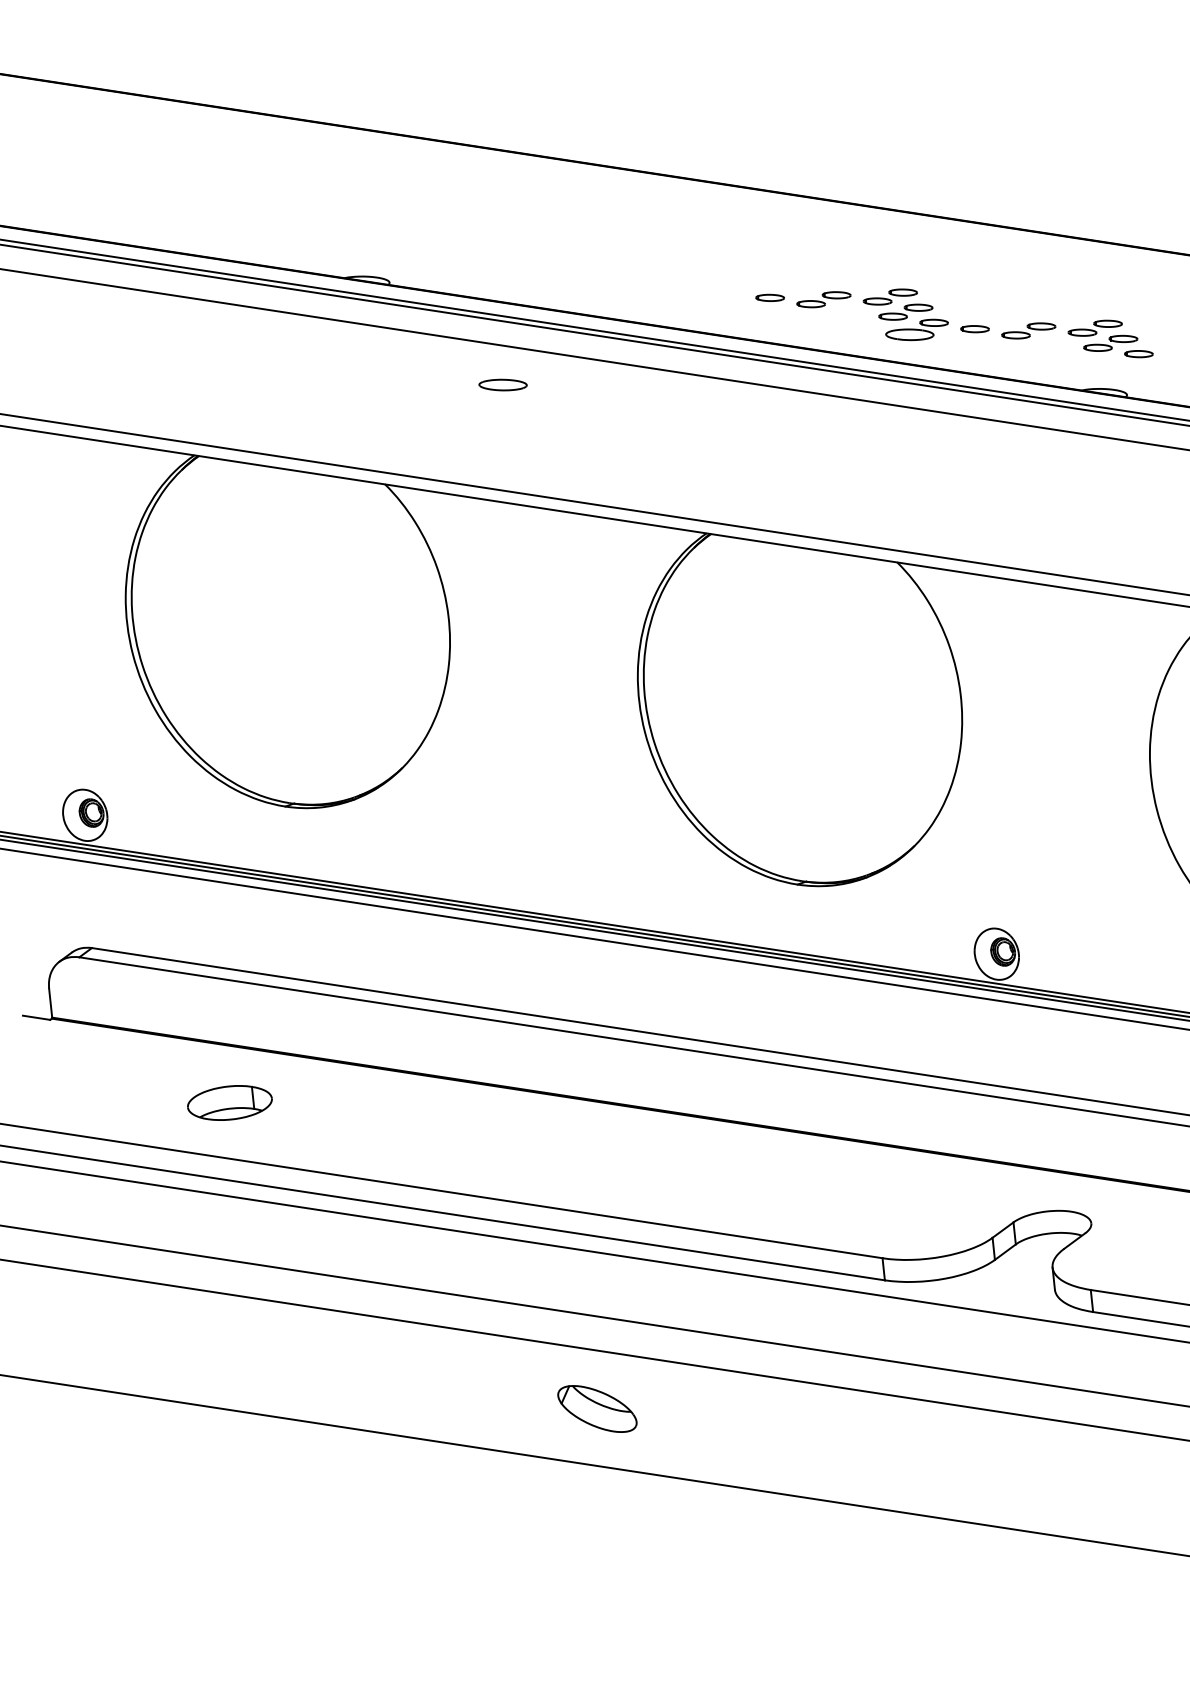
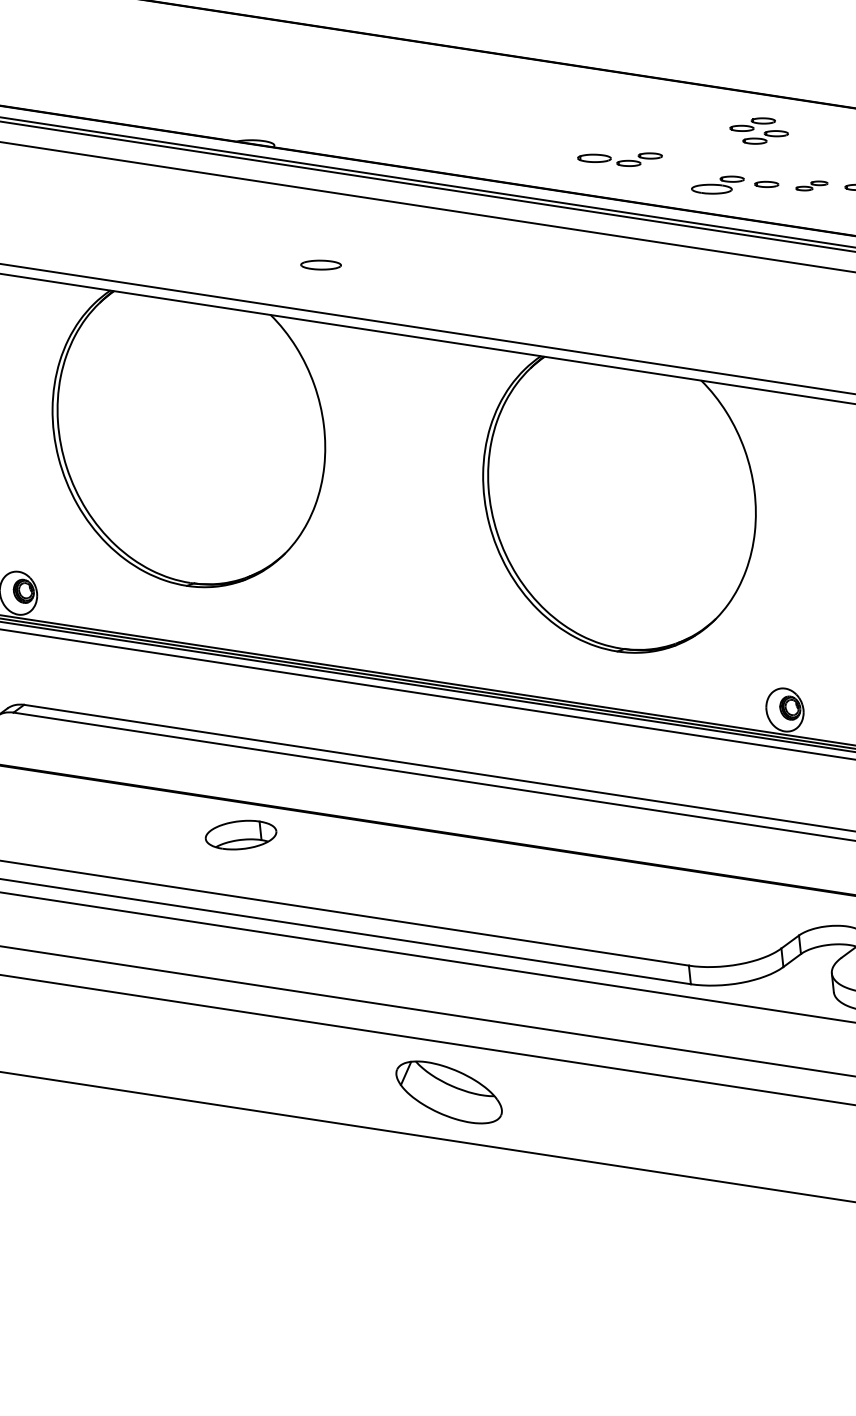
part: (769, 297) -> (593, 157), size x1.4
part: (897, 304) -> (758, 130), moved
part: (1028, 330) -> (811, 185), size x0.7
part: (502, 384) -> (320, 264), moved
part: (229, 1102) -> (240, 834), moved
part: (597, 1408) -> (449, 1091), size x1.6

